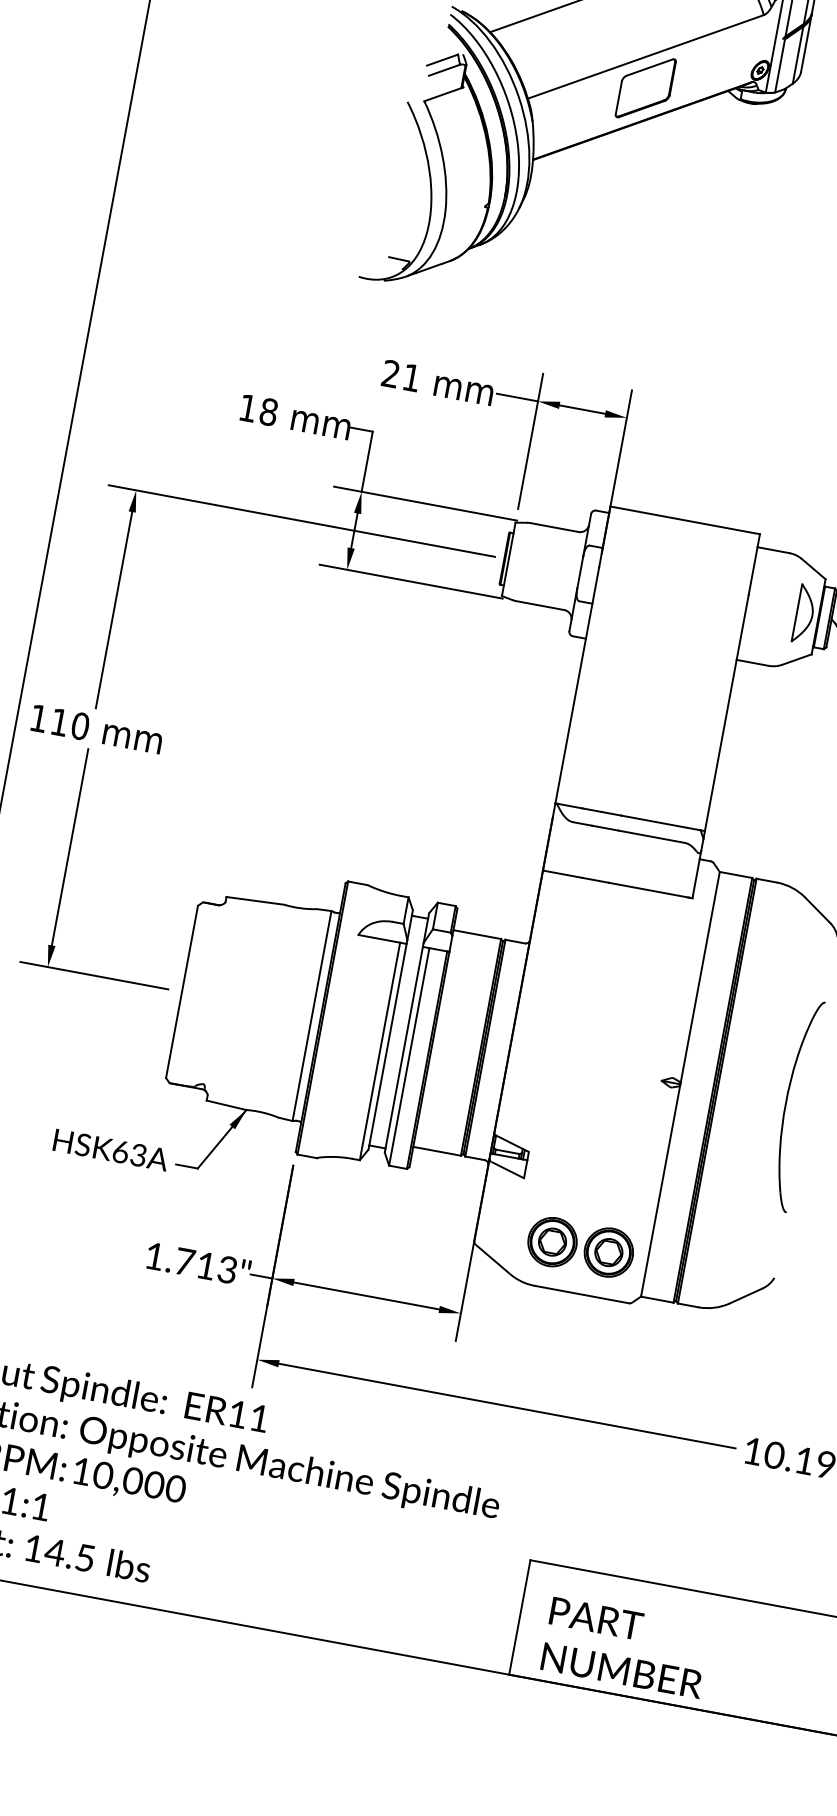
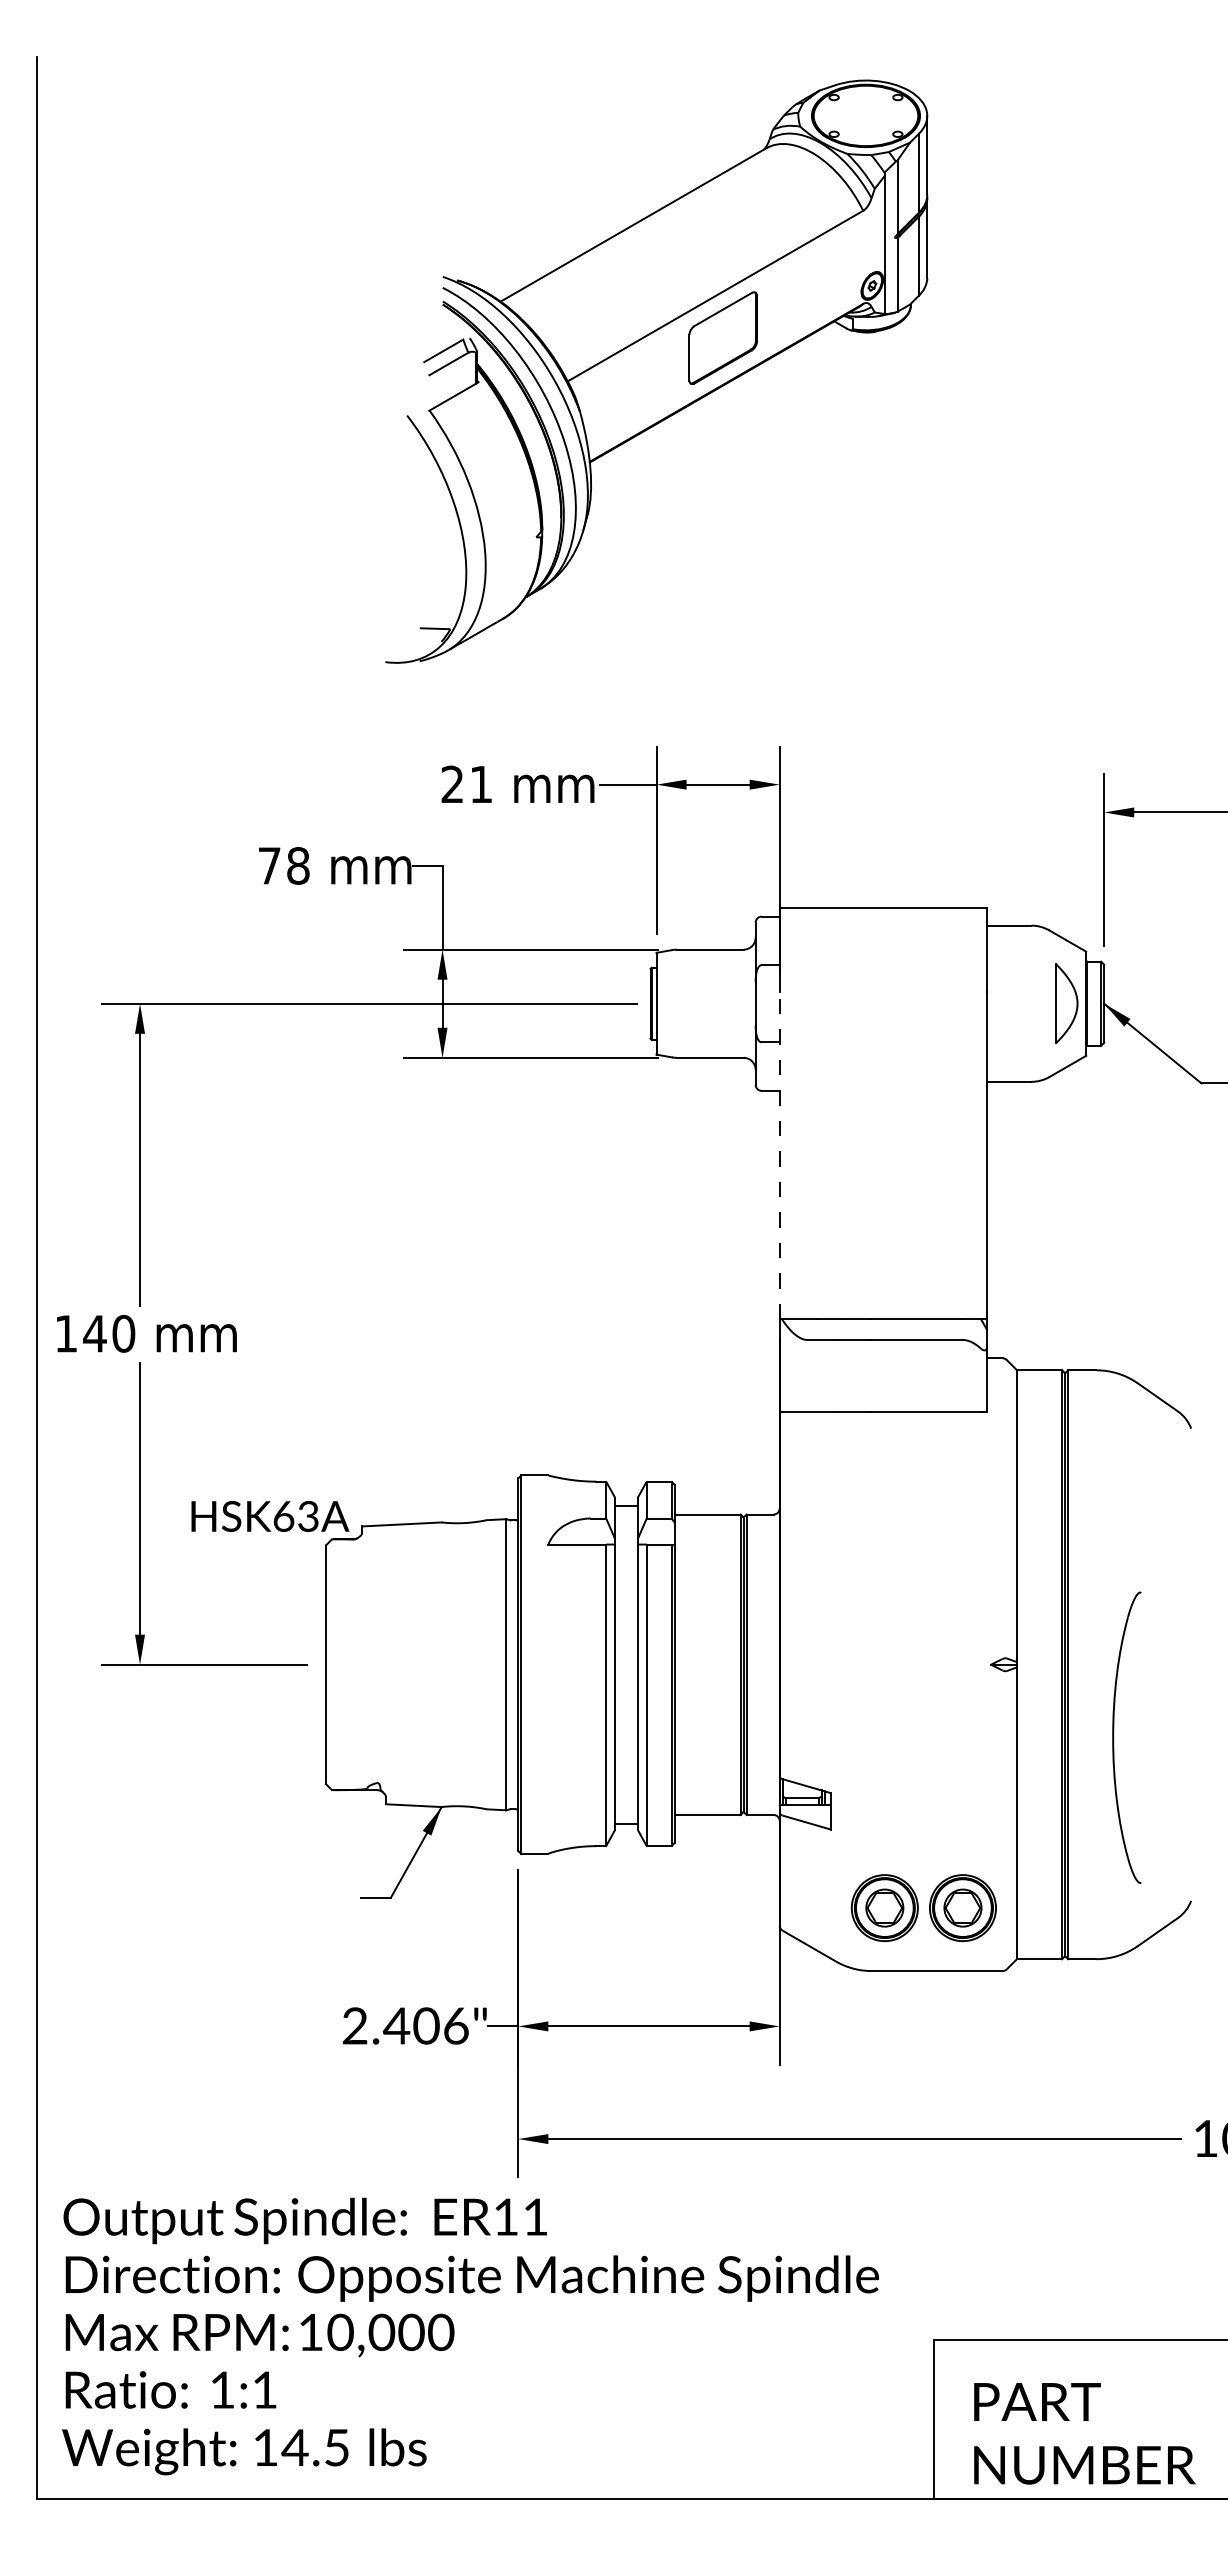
text: (248, 407) -> (269, 865), 18 -> 78
line: (577, 685) -> (779, 1155), solid -> dashed
text: (59, 722) -> (94, 1333), 110 -> 140
part: (786, 1103) -> (1114, 1737), moved
text: (111, 1150) -> (270, 1516), moved
text: (191, 1262) -> (405, 2025), 1.713" -> 2.406"

